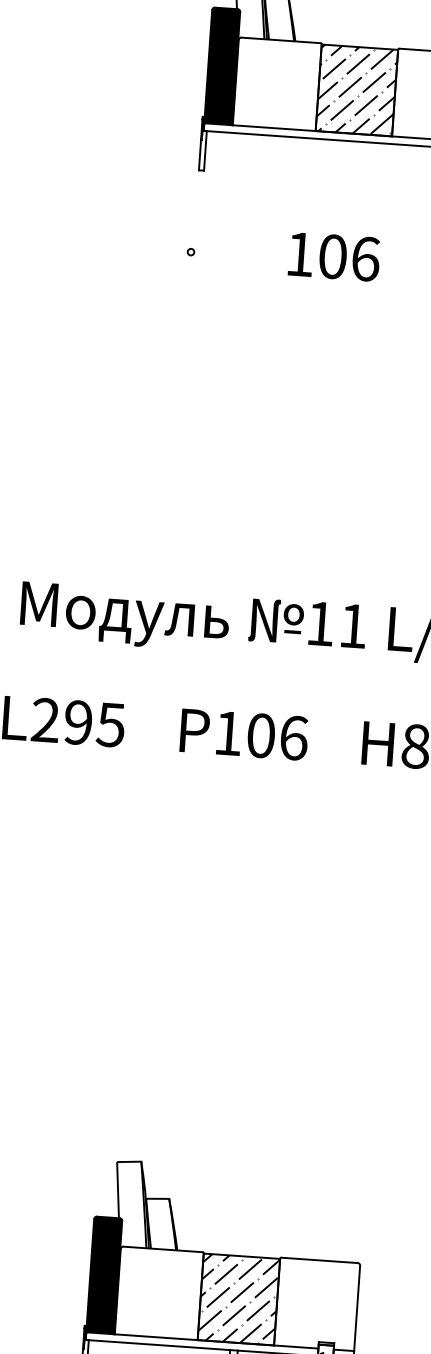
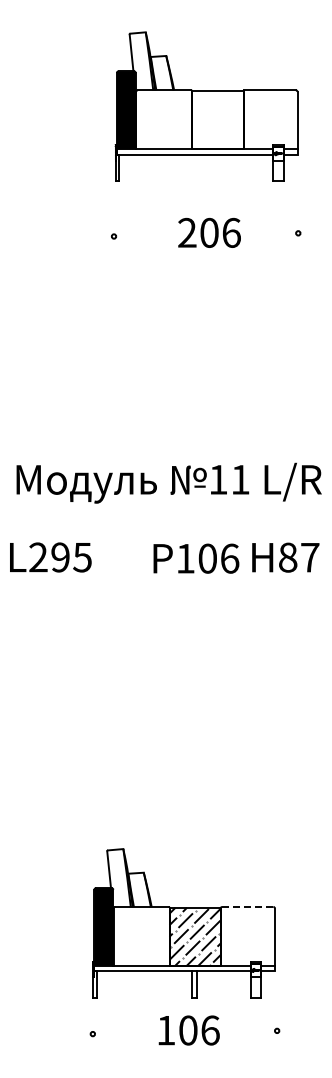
hatch: (356, 90) -> (217, 120), removed
text: (300, 253) -> (187, 232), 106 -> 206
text: (244, 734) -> (196, 558), moved
line: (319, 1259) -> (247, 906), solid -> dashed

